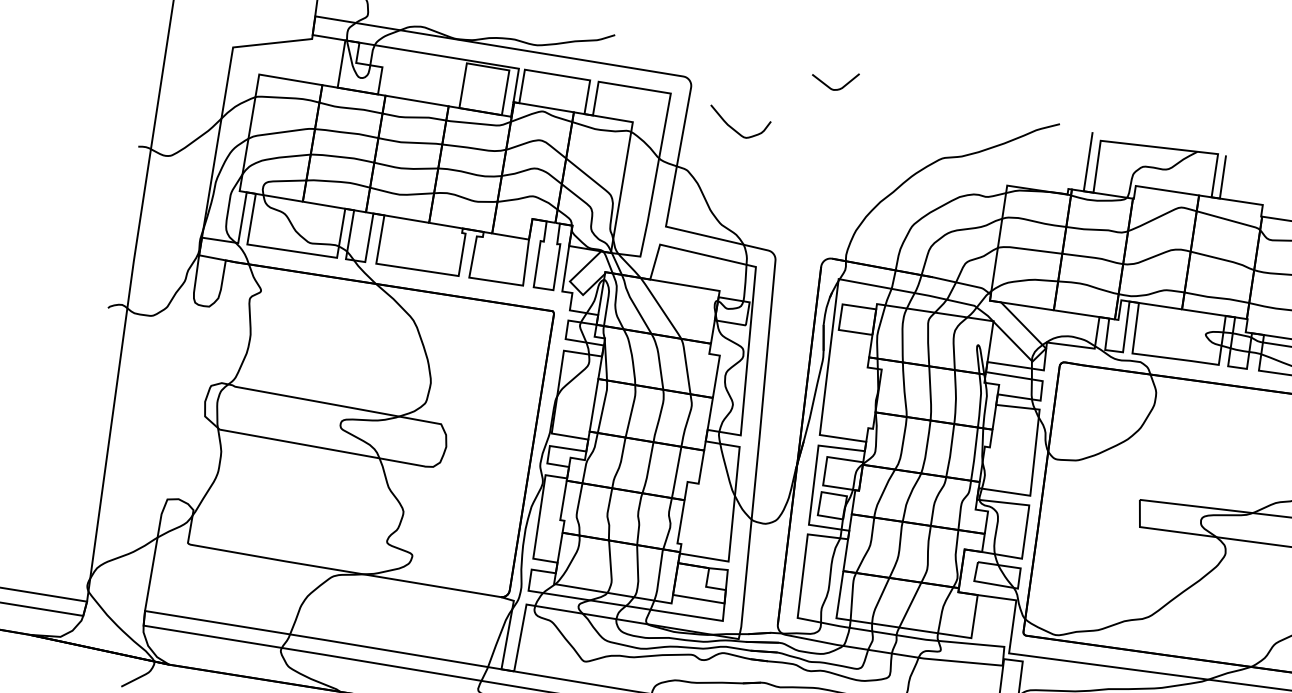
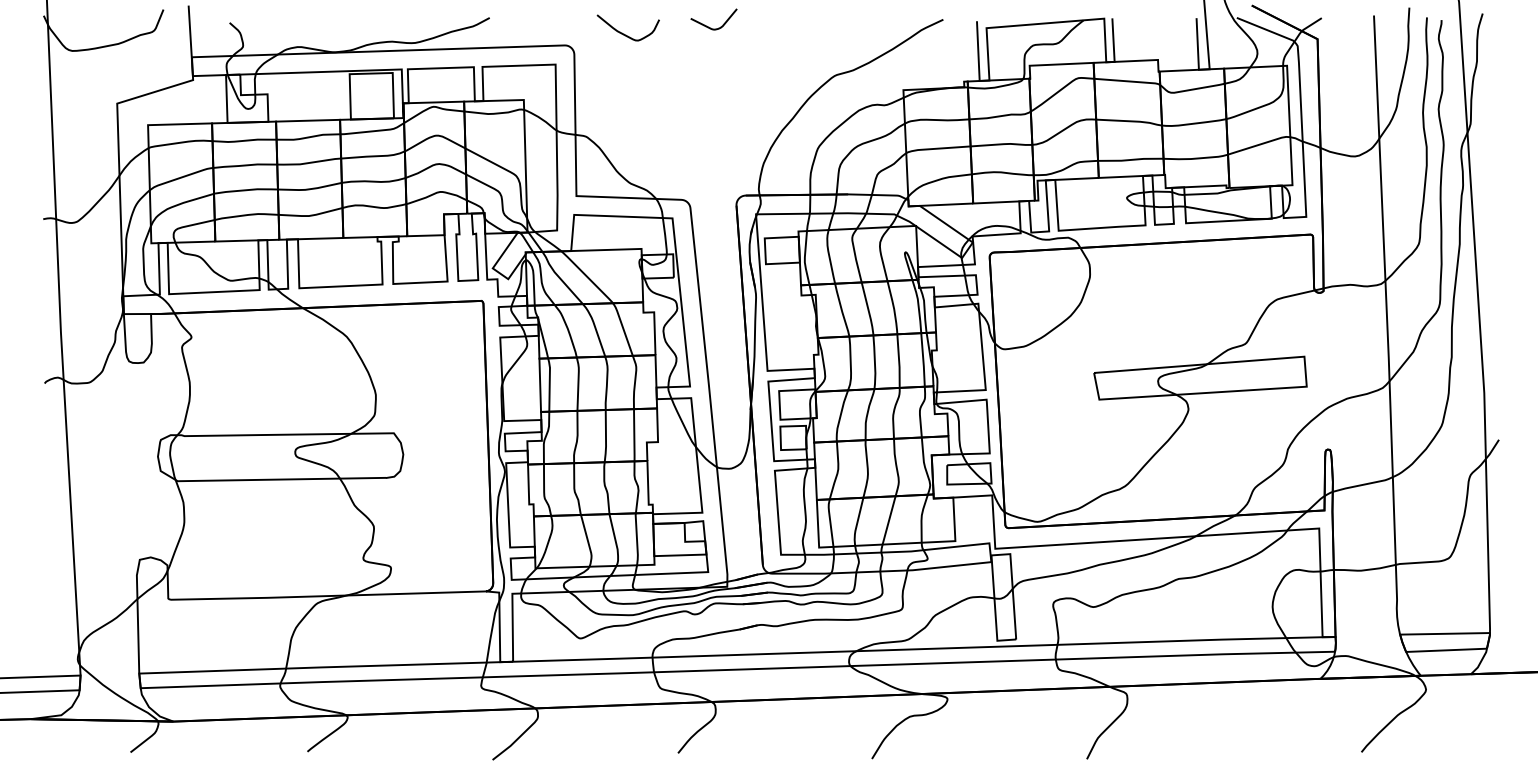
curve: (734, 128) -> (624, 33), moved

